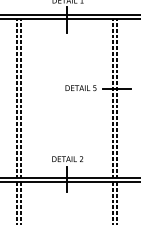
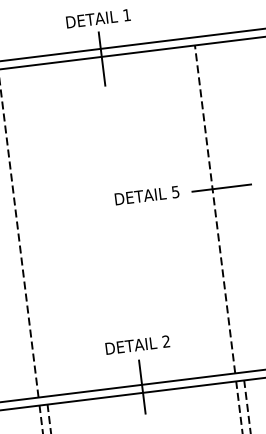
line: (21, 98) -> (27, 231), removed
line: (116, 98) -> (222, 207), removed

